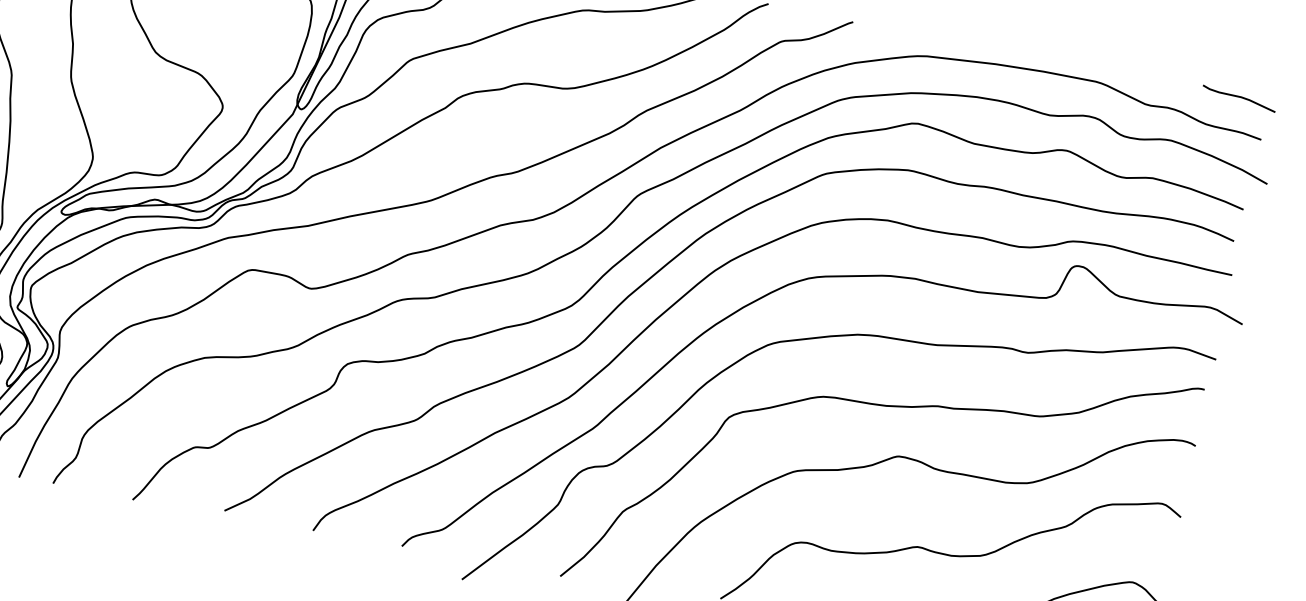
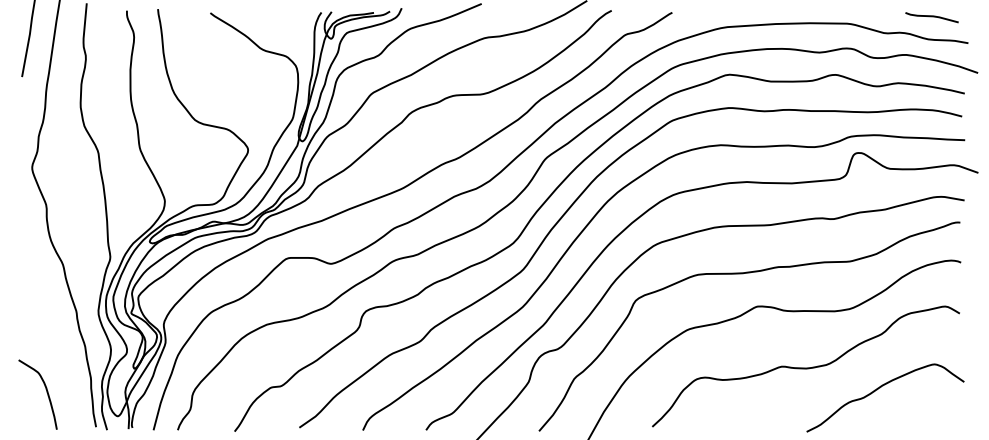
curve: (1238, 98) -> (931, 17), moved

